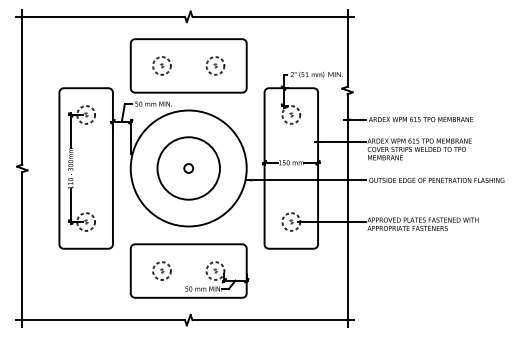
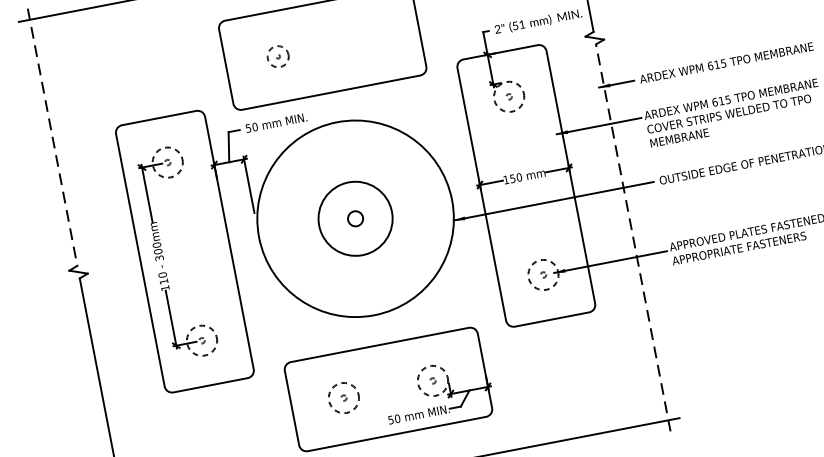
part: (161, 65) -> (277, 56), size x0.7
part: (215, 65) -> (367, 38), removed
line: (22, 87) -> (52, 137), solid -> dashed
circle: (188, 168) -> (355, 218), size x0.7
line: (347, 210) -> (633, 237), solid -> dashed

